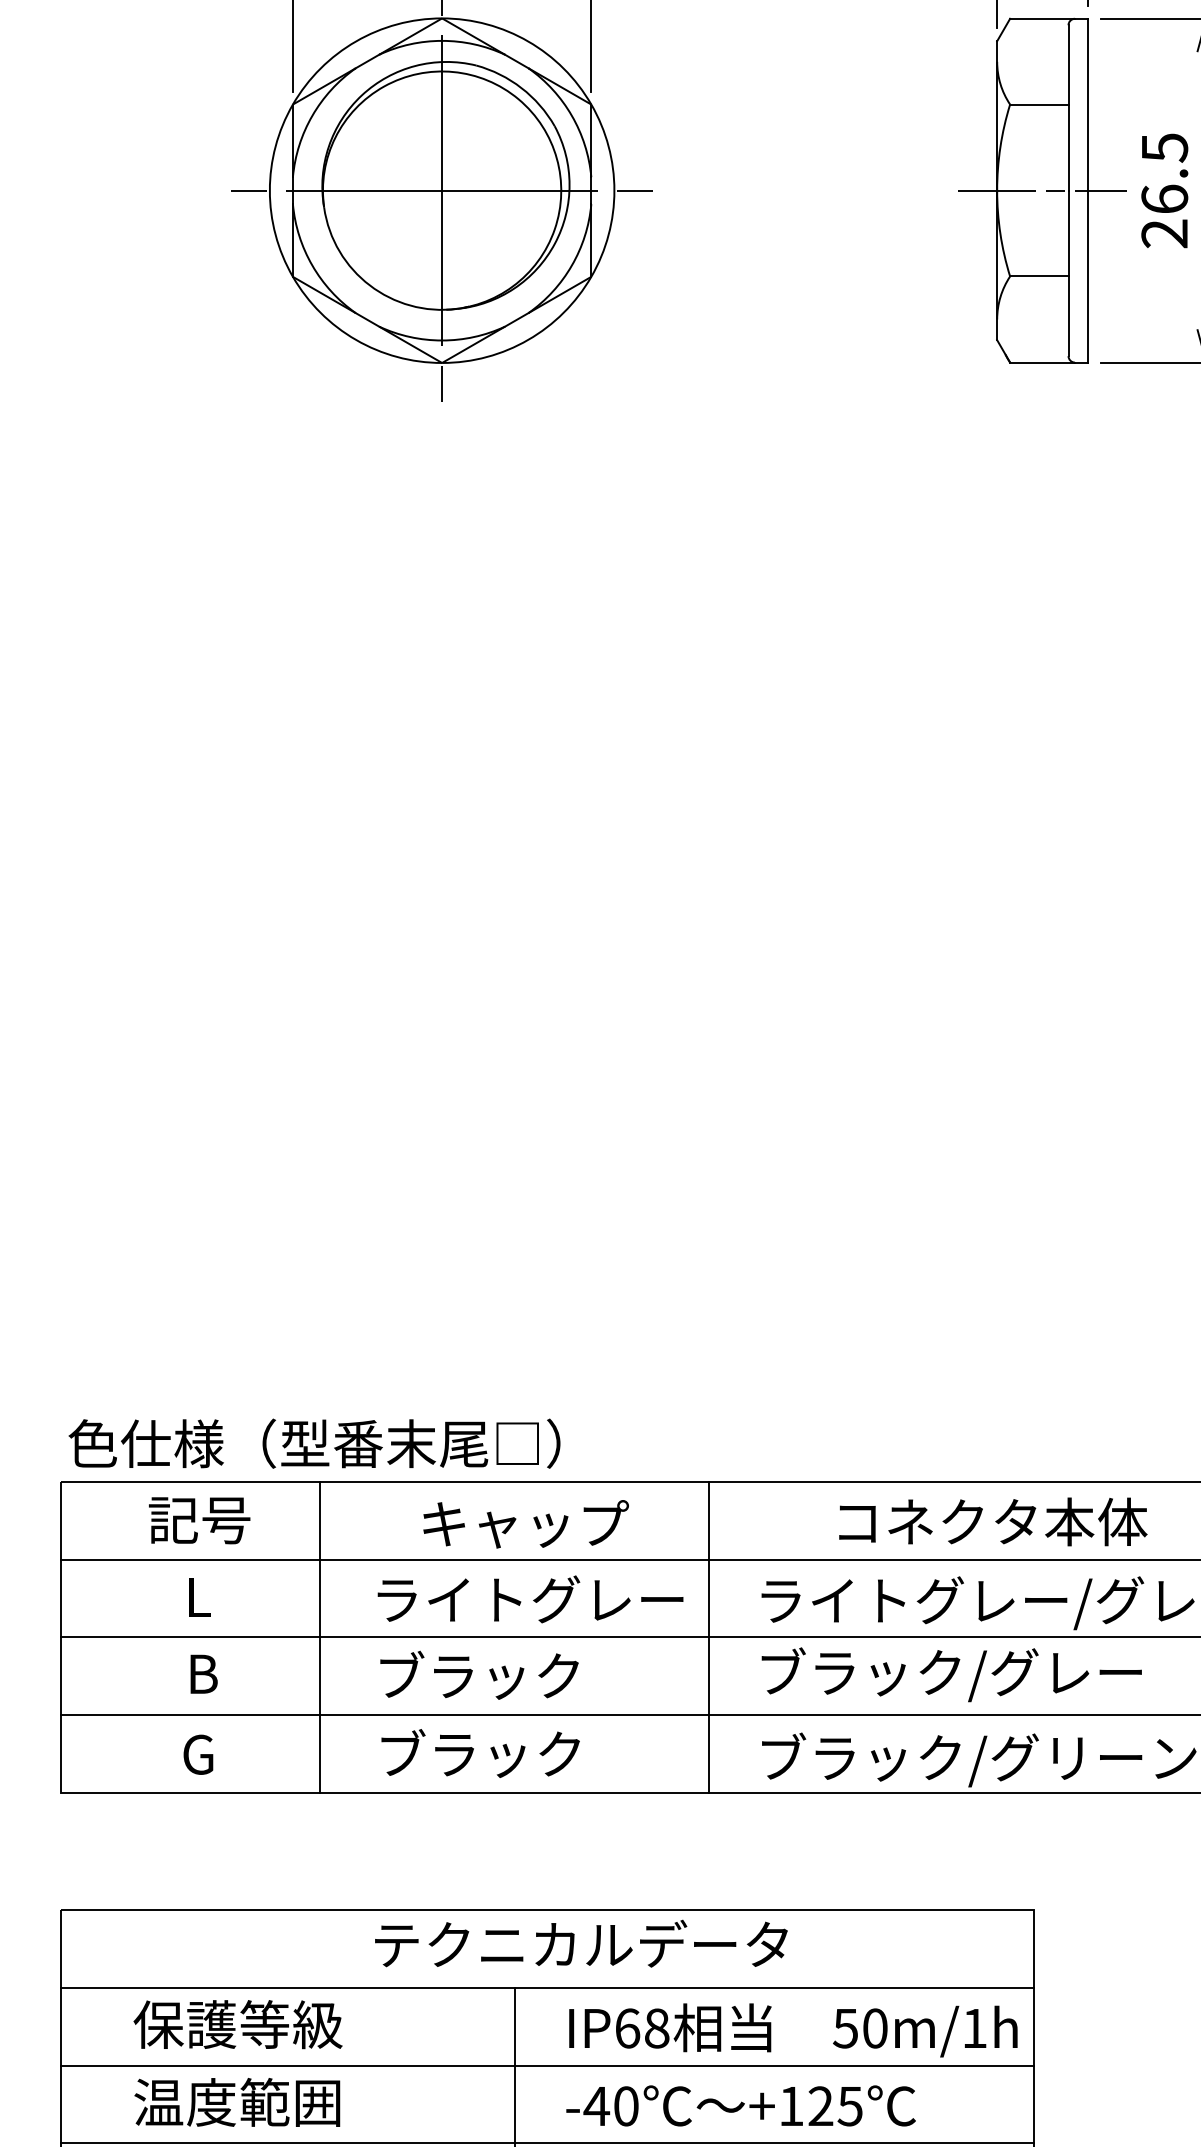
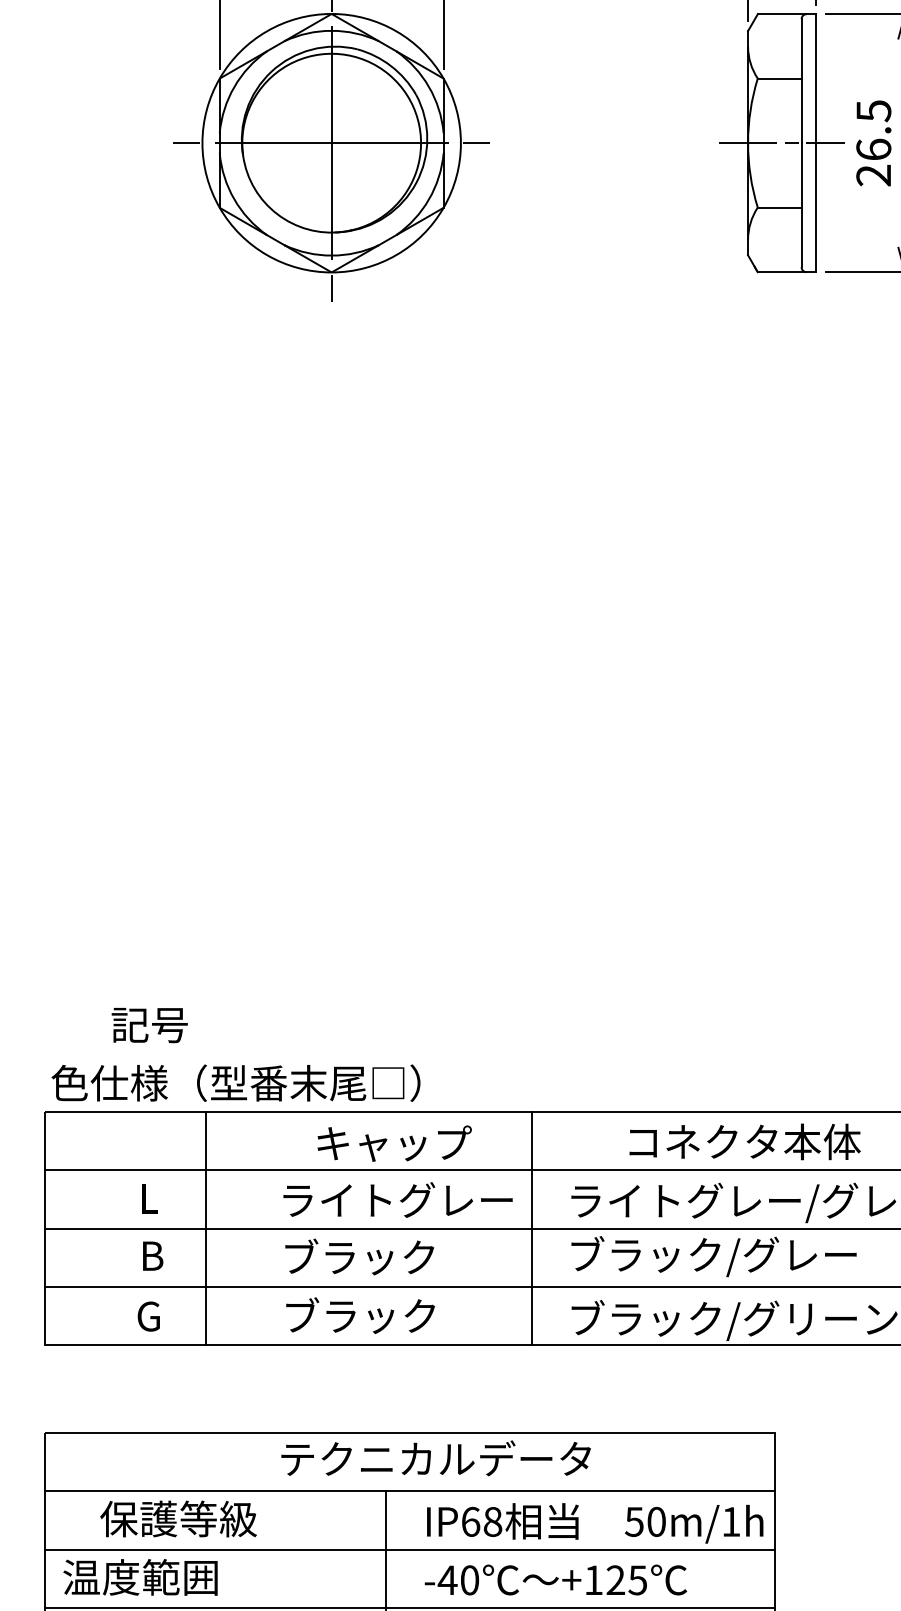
text: (199, 1520) -> (149, 1025), moved
line: (320, 1637) -> (205, 1228), moved
text: (237, 2102) -> (140, 1577), moved

